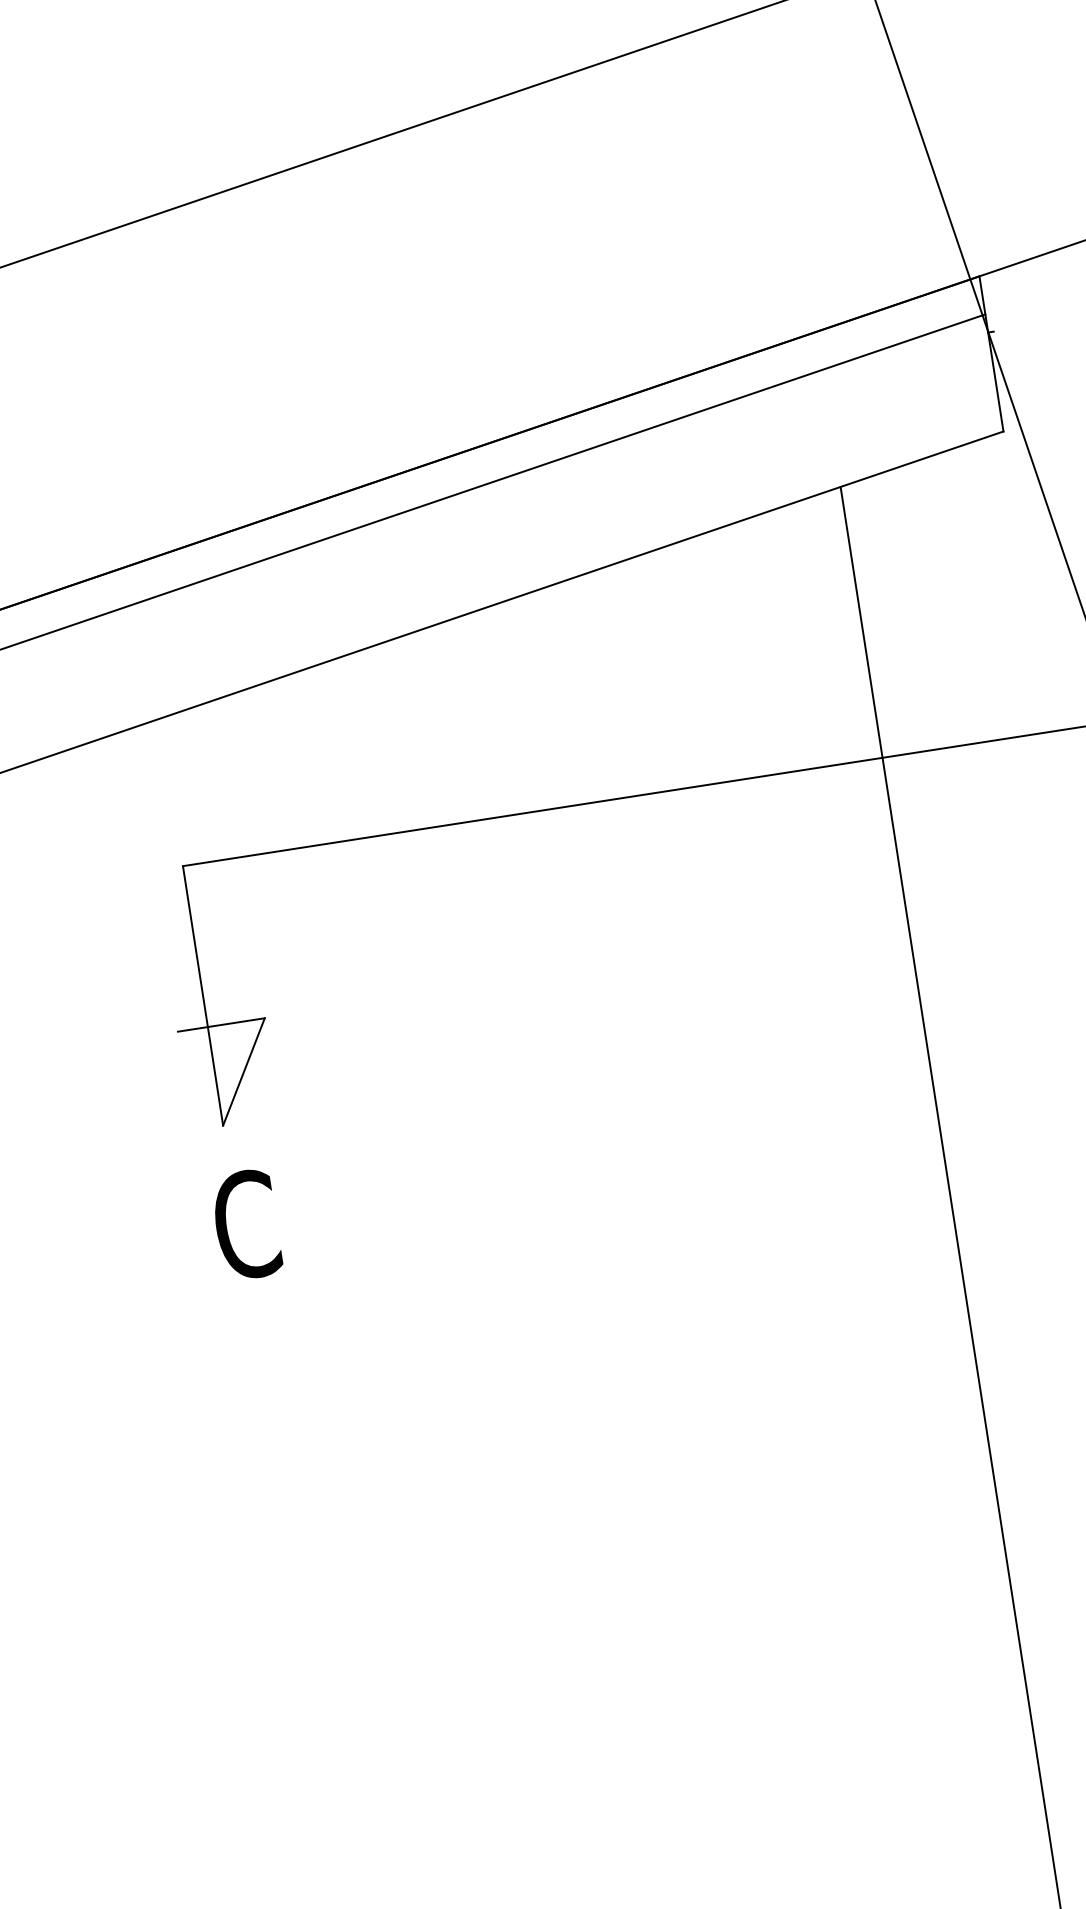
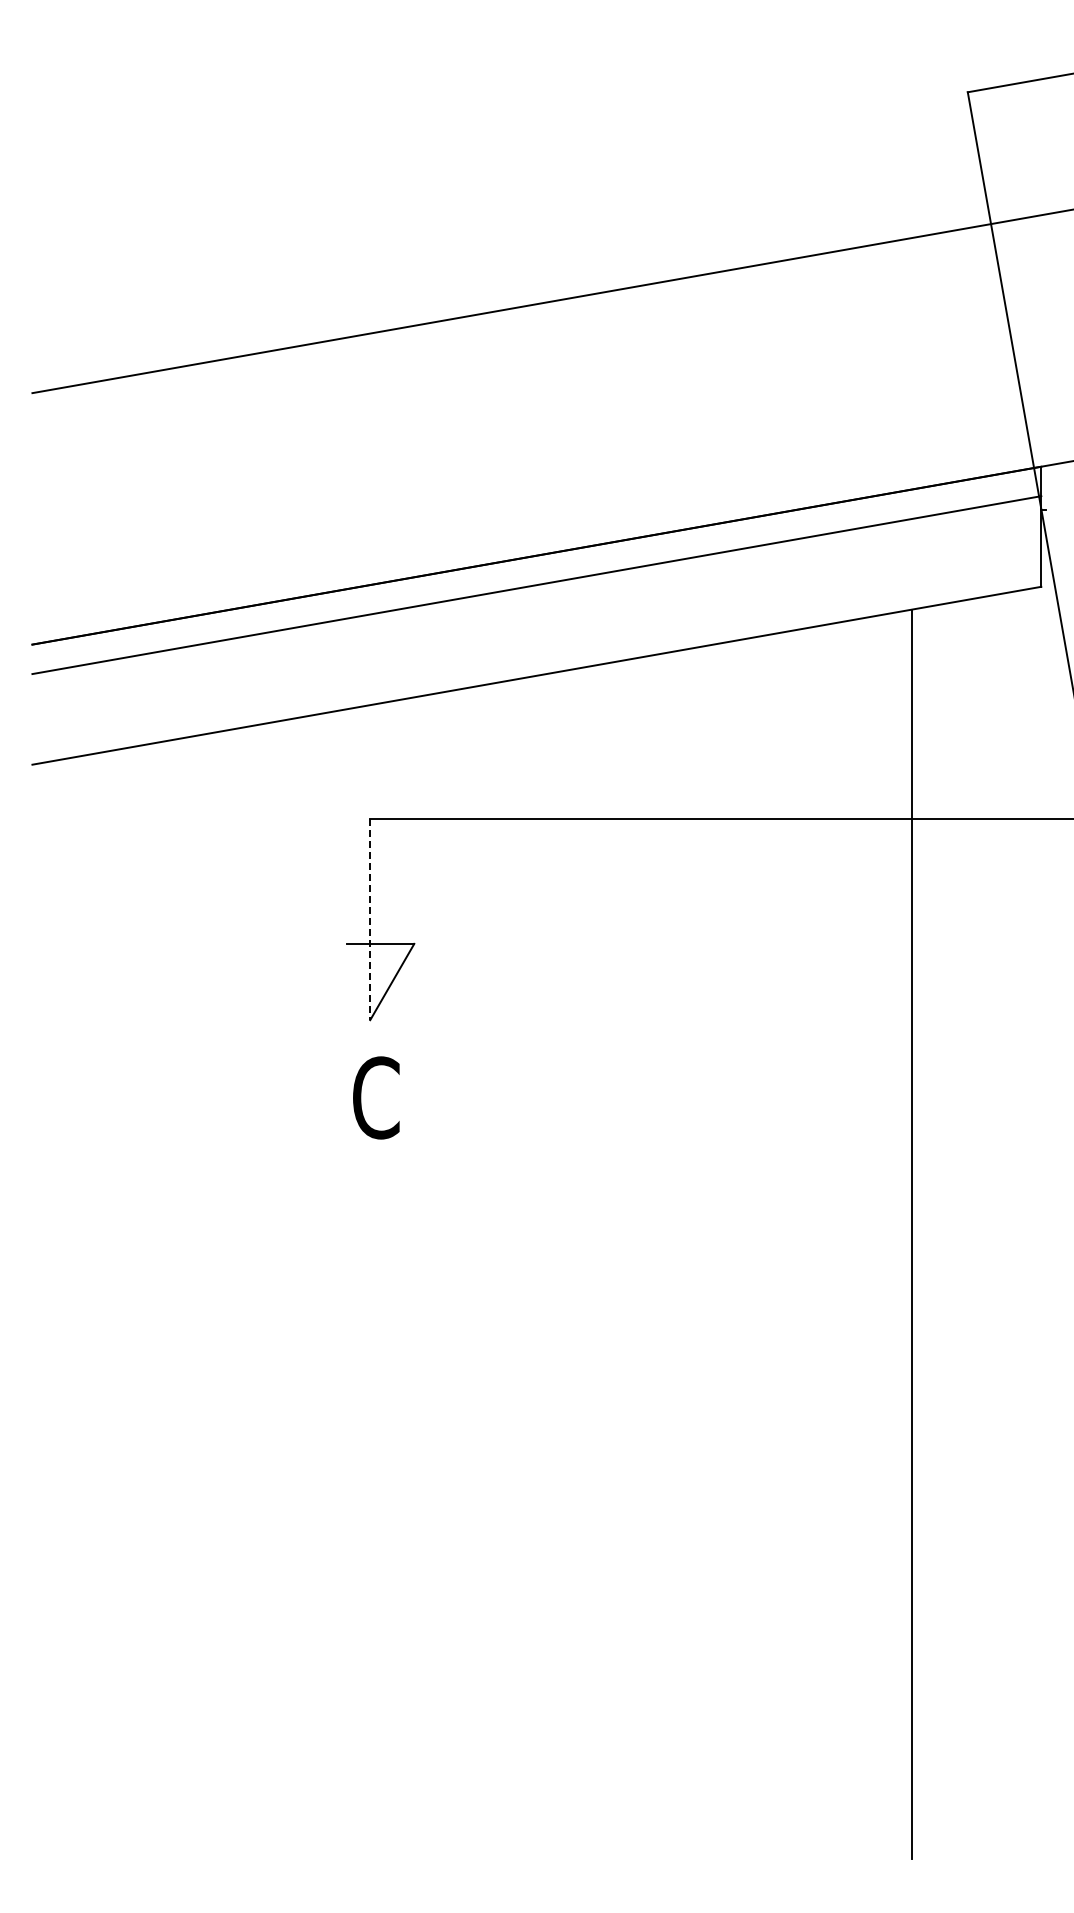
line: (203, 996) -> (370, 920), solid -> dashed

